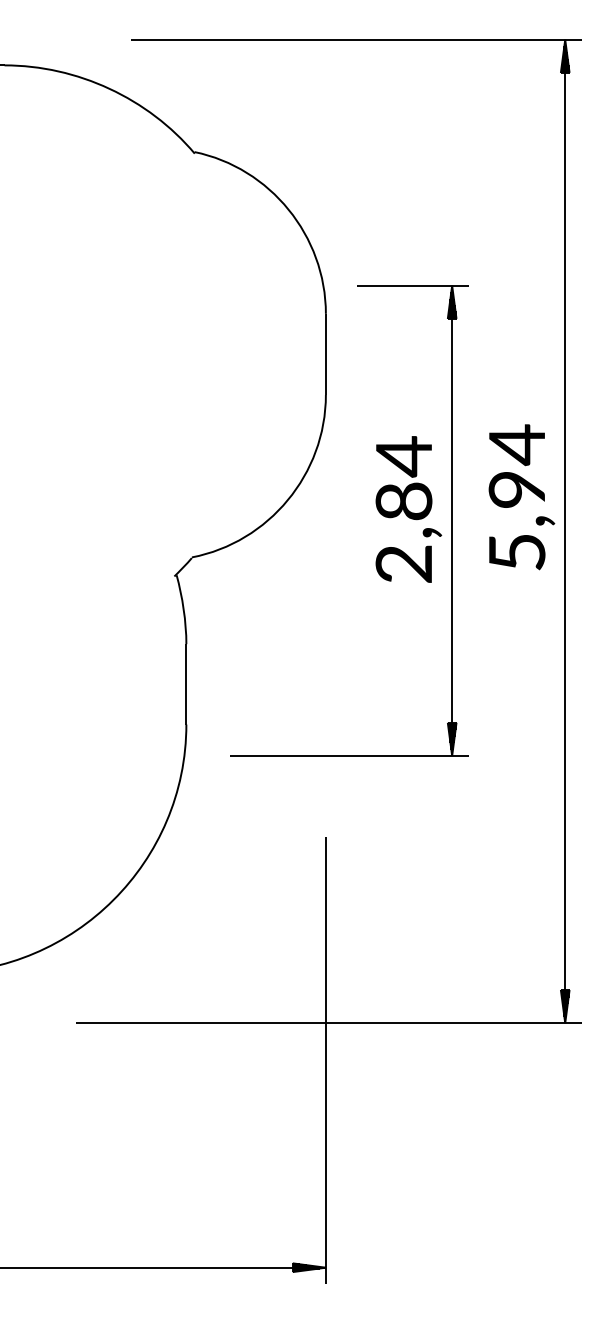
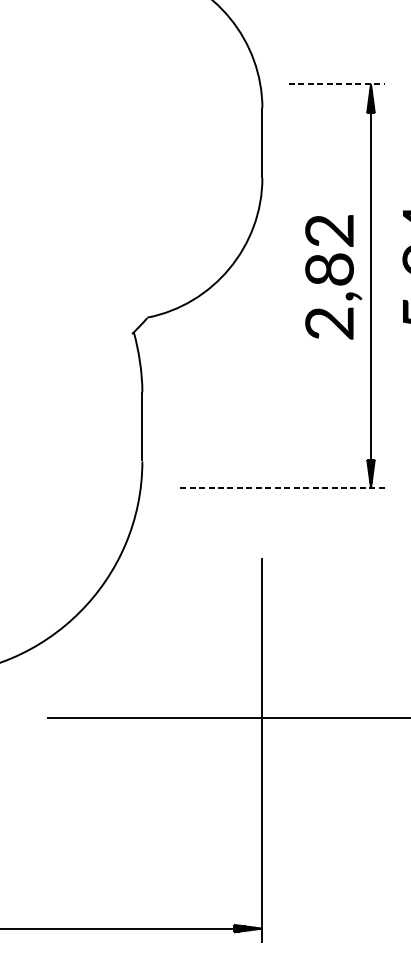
line: (413, 285) -> (337, 83), solid -> dashed
text: (403, 456) -> (329, 230), 2,84 -> 2,82
line: (349, 755) -> (282, 488), solid -> dashed

